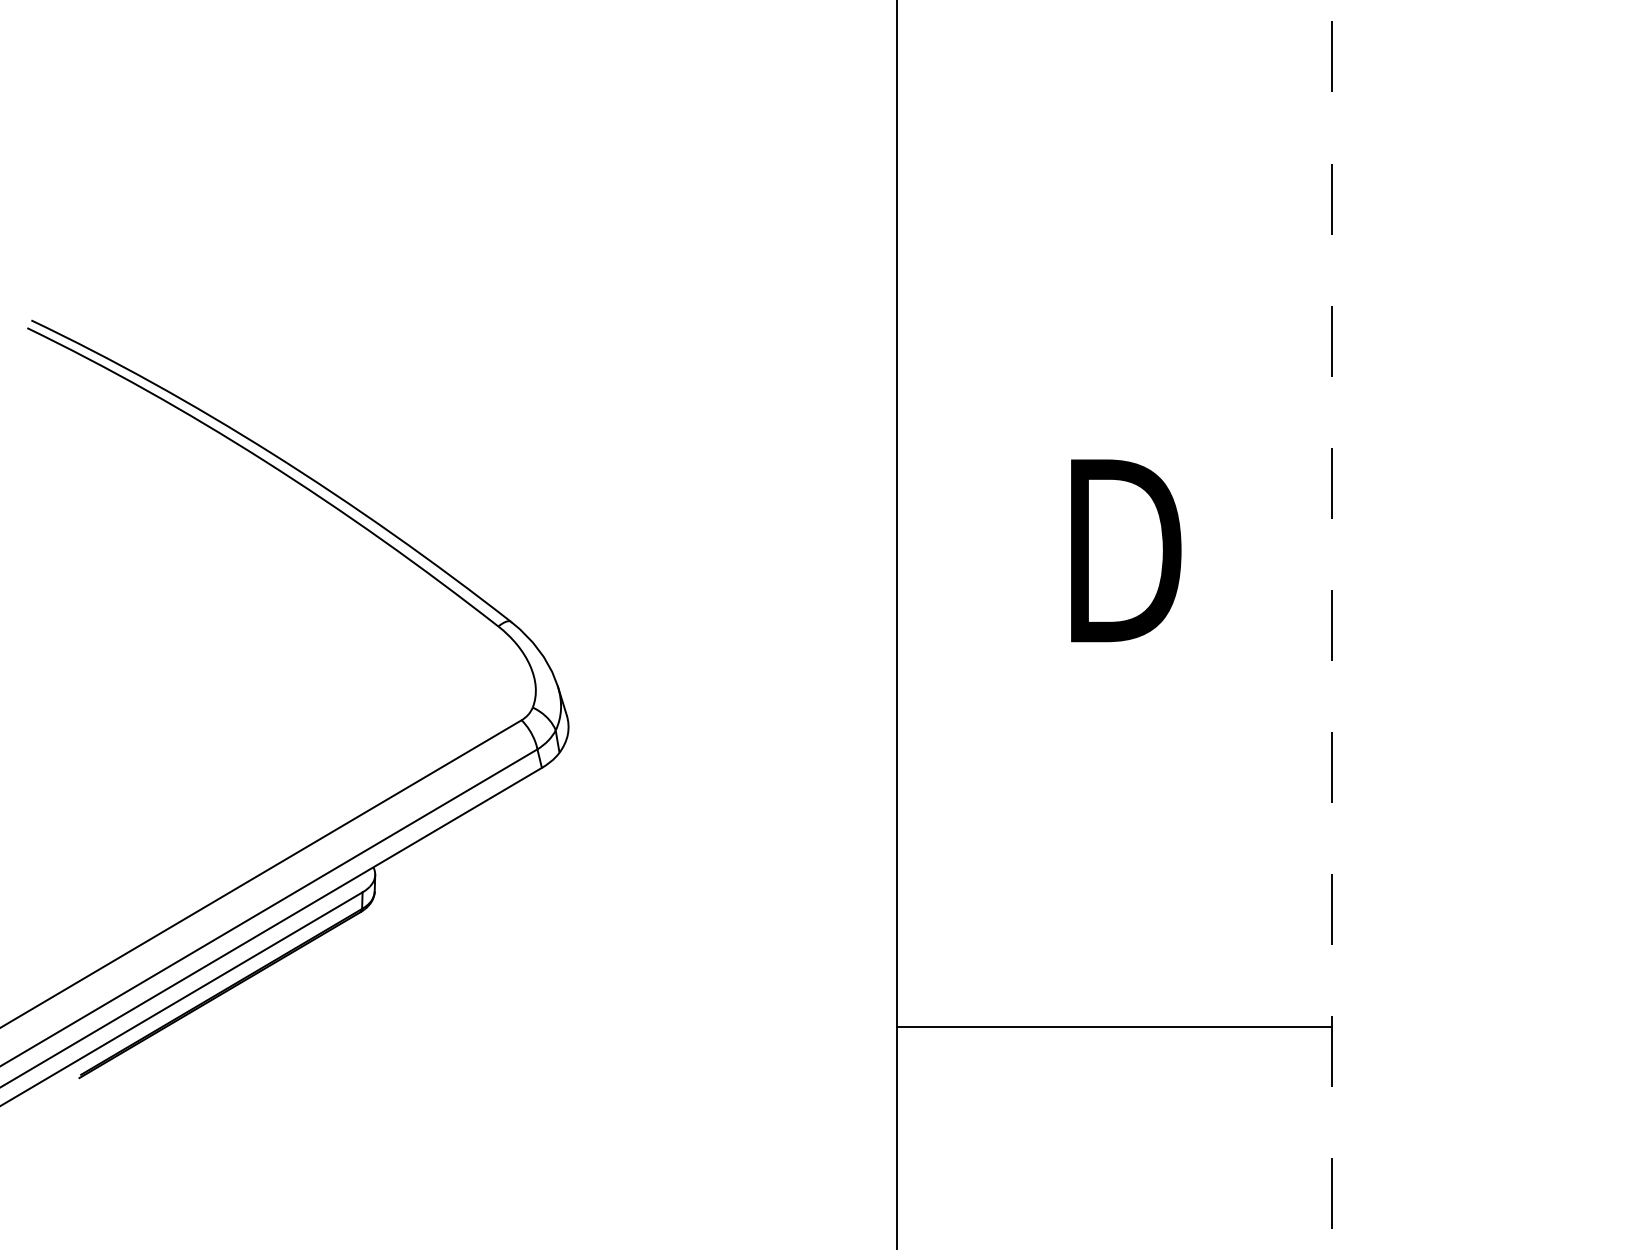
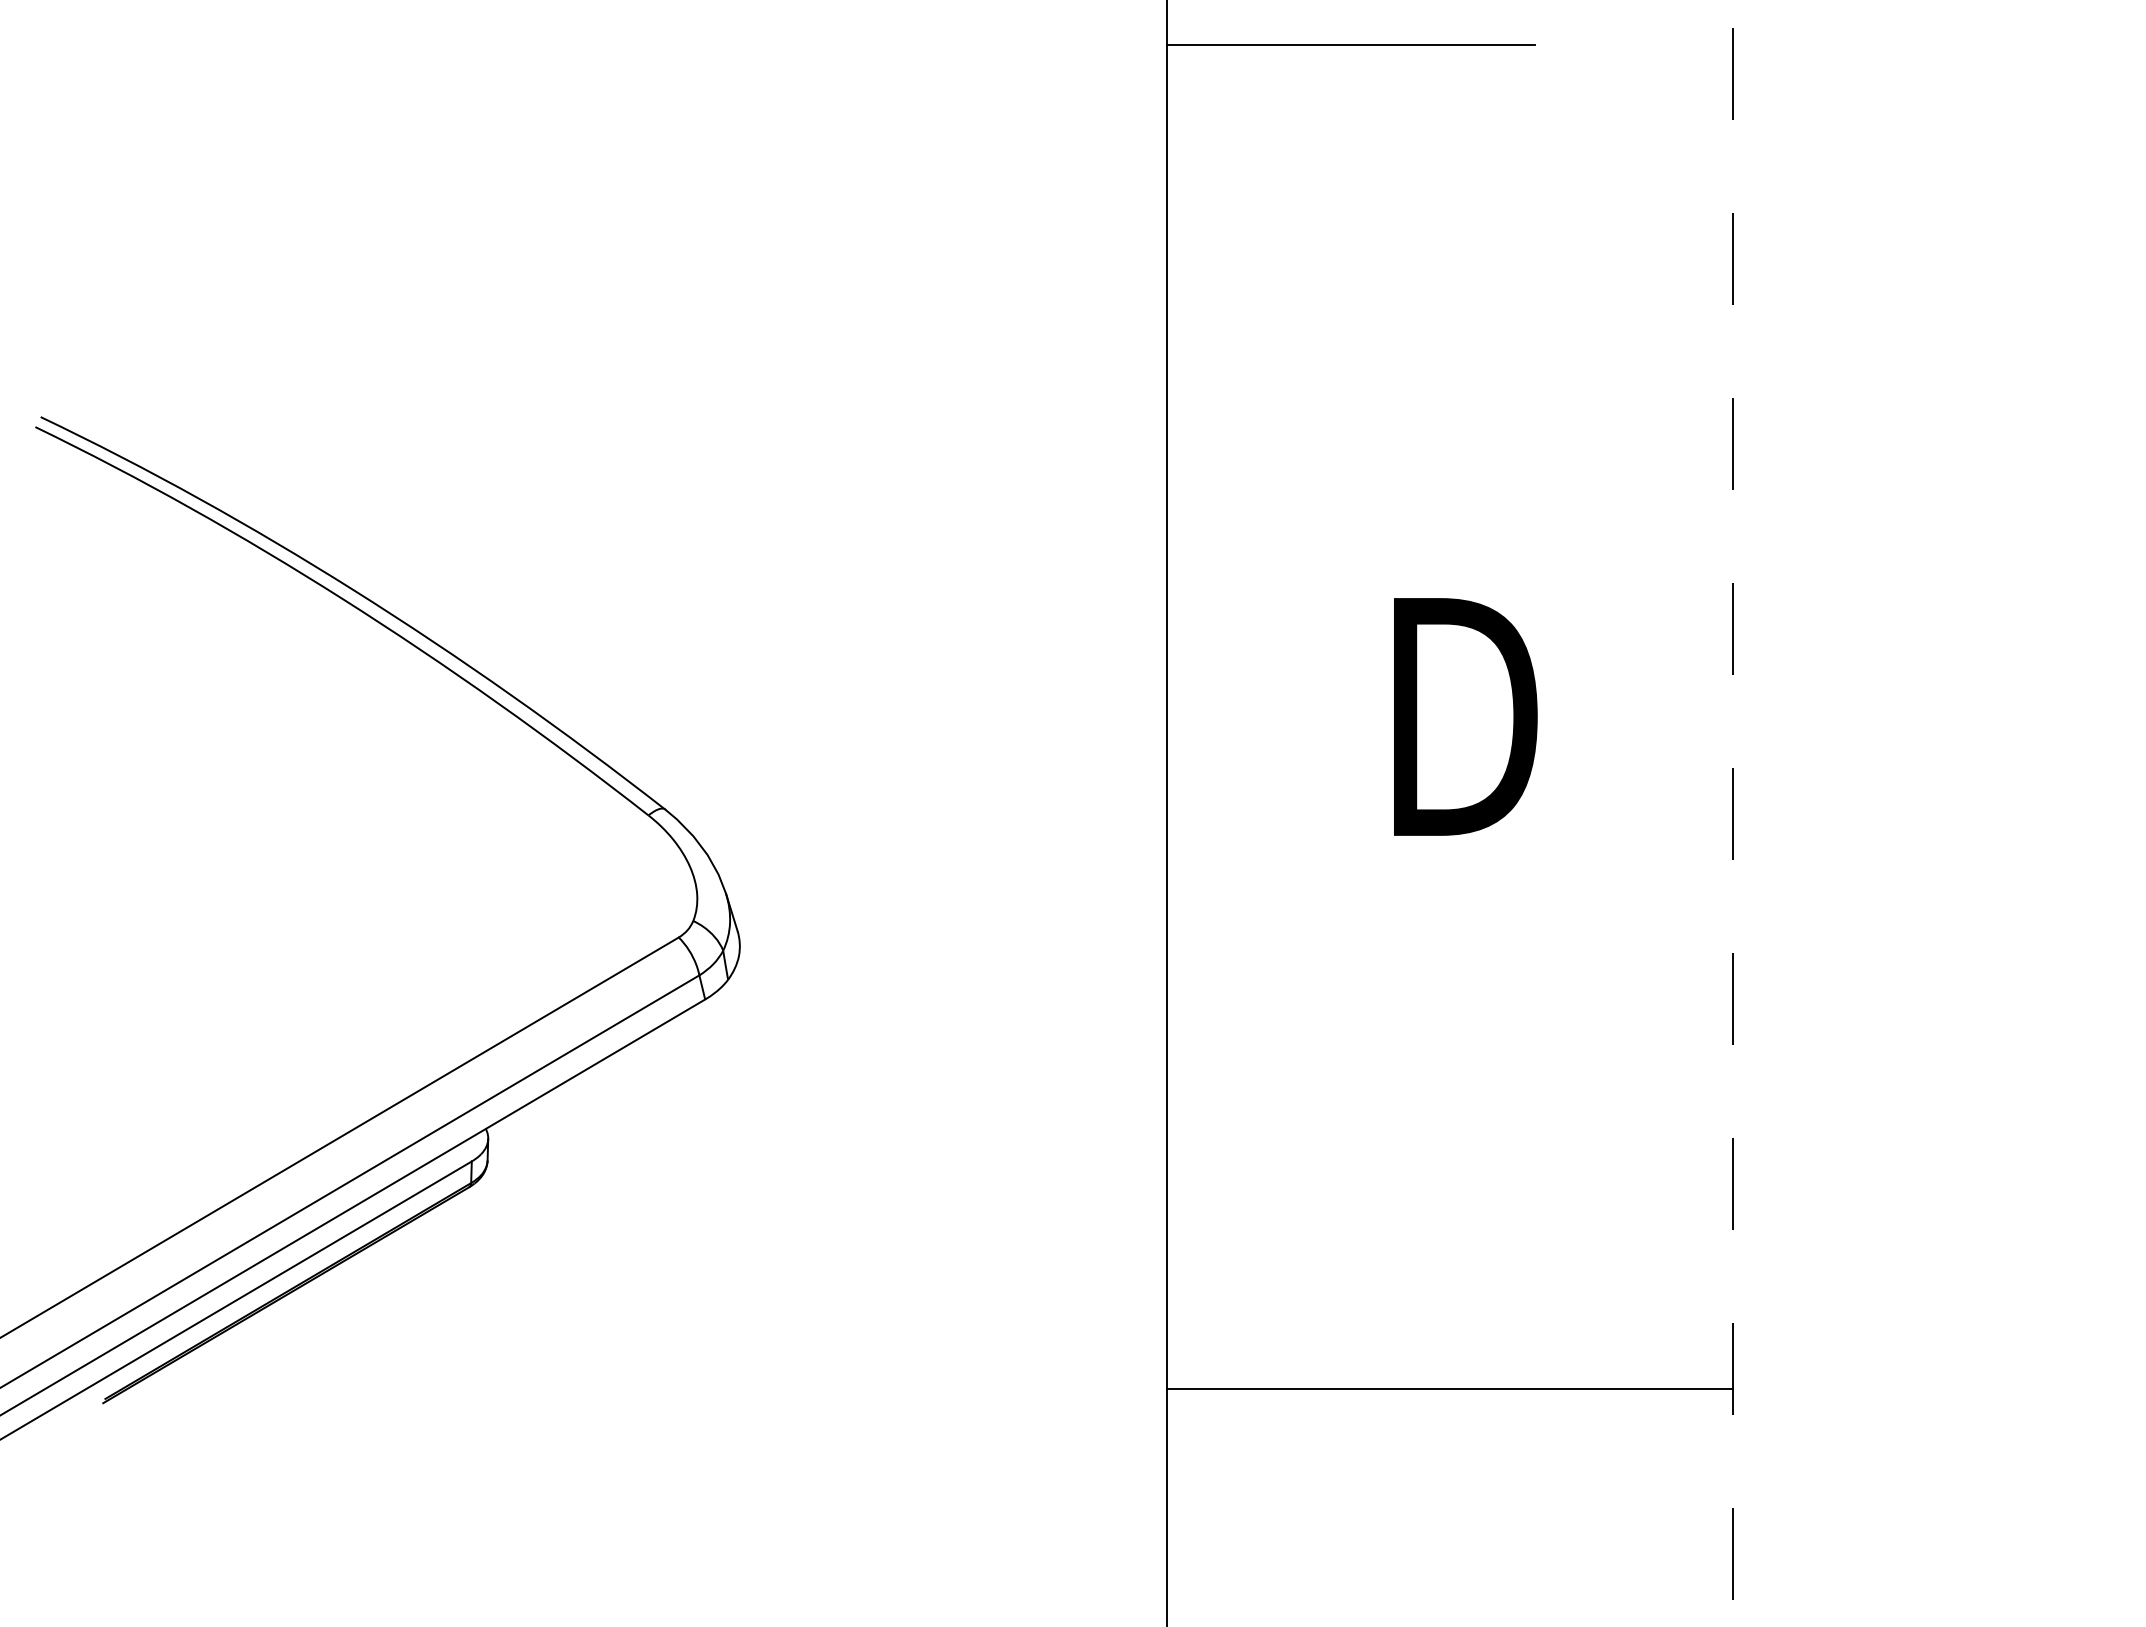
line: (1037, 34) -> (1350, 44), added
line: (1113, 1027) -> (1449, 1389), moved

